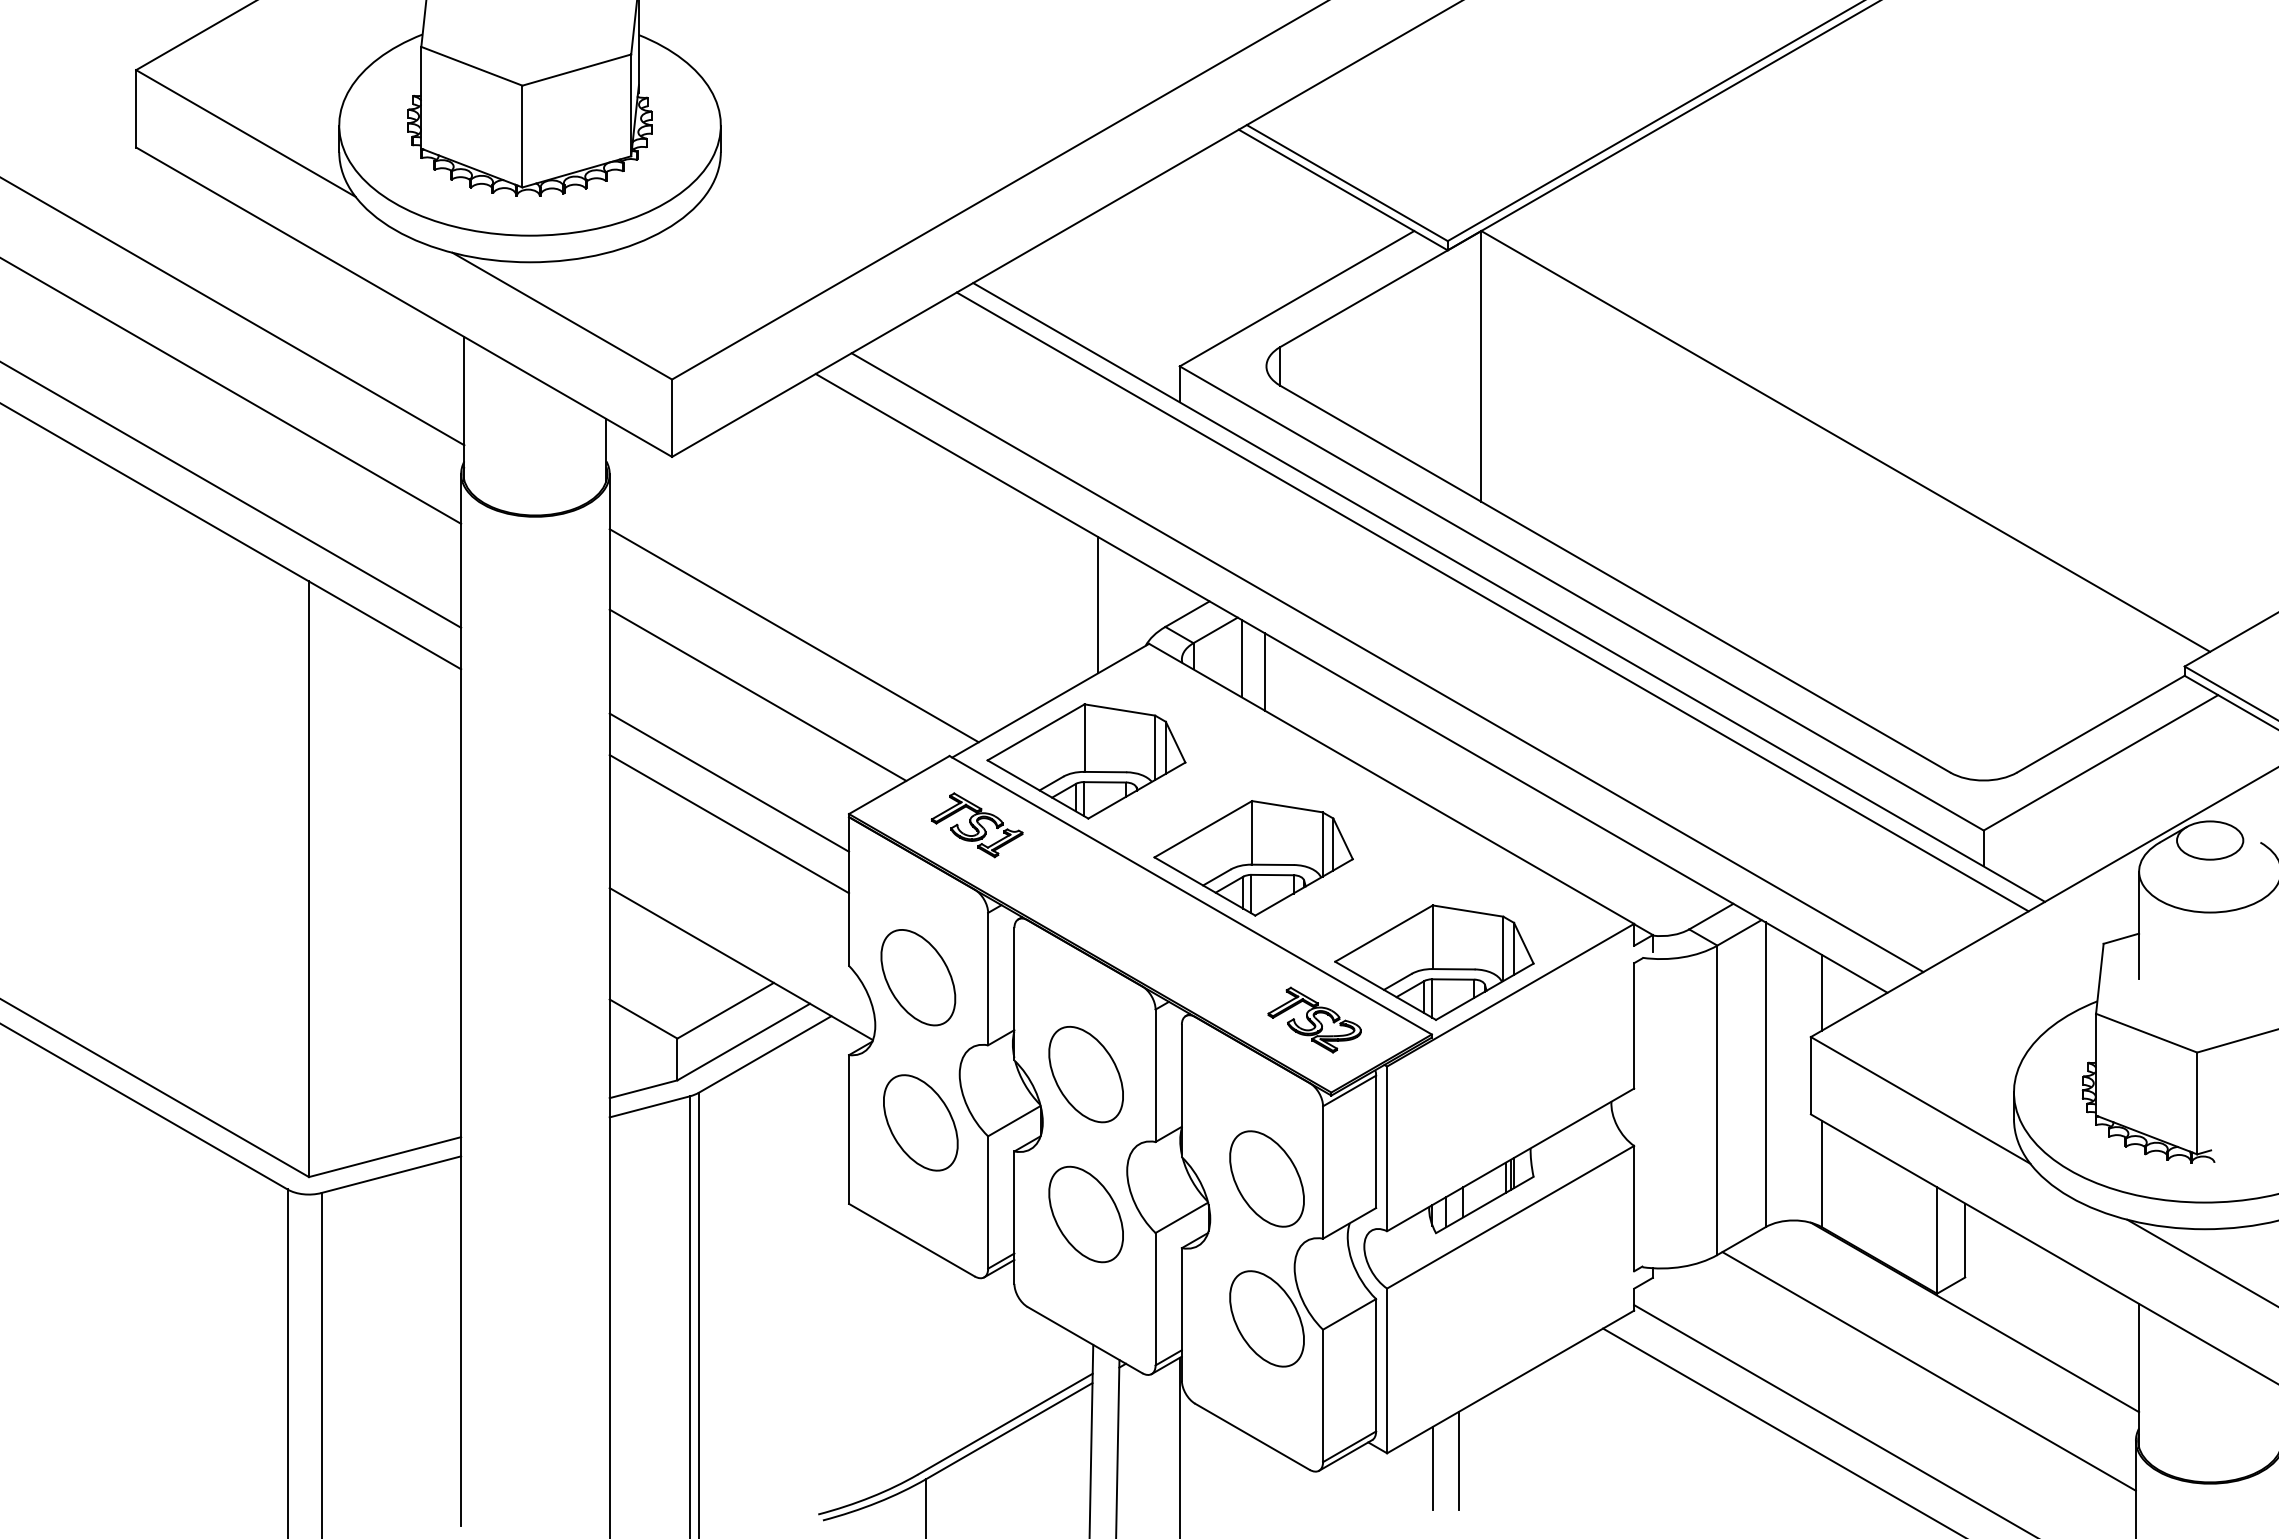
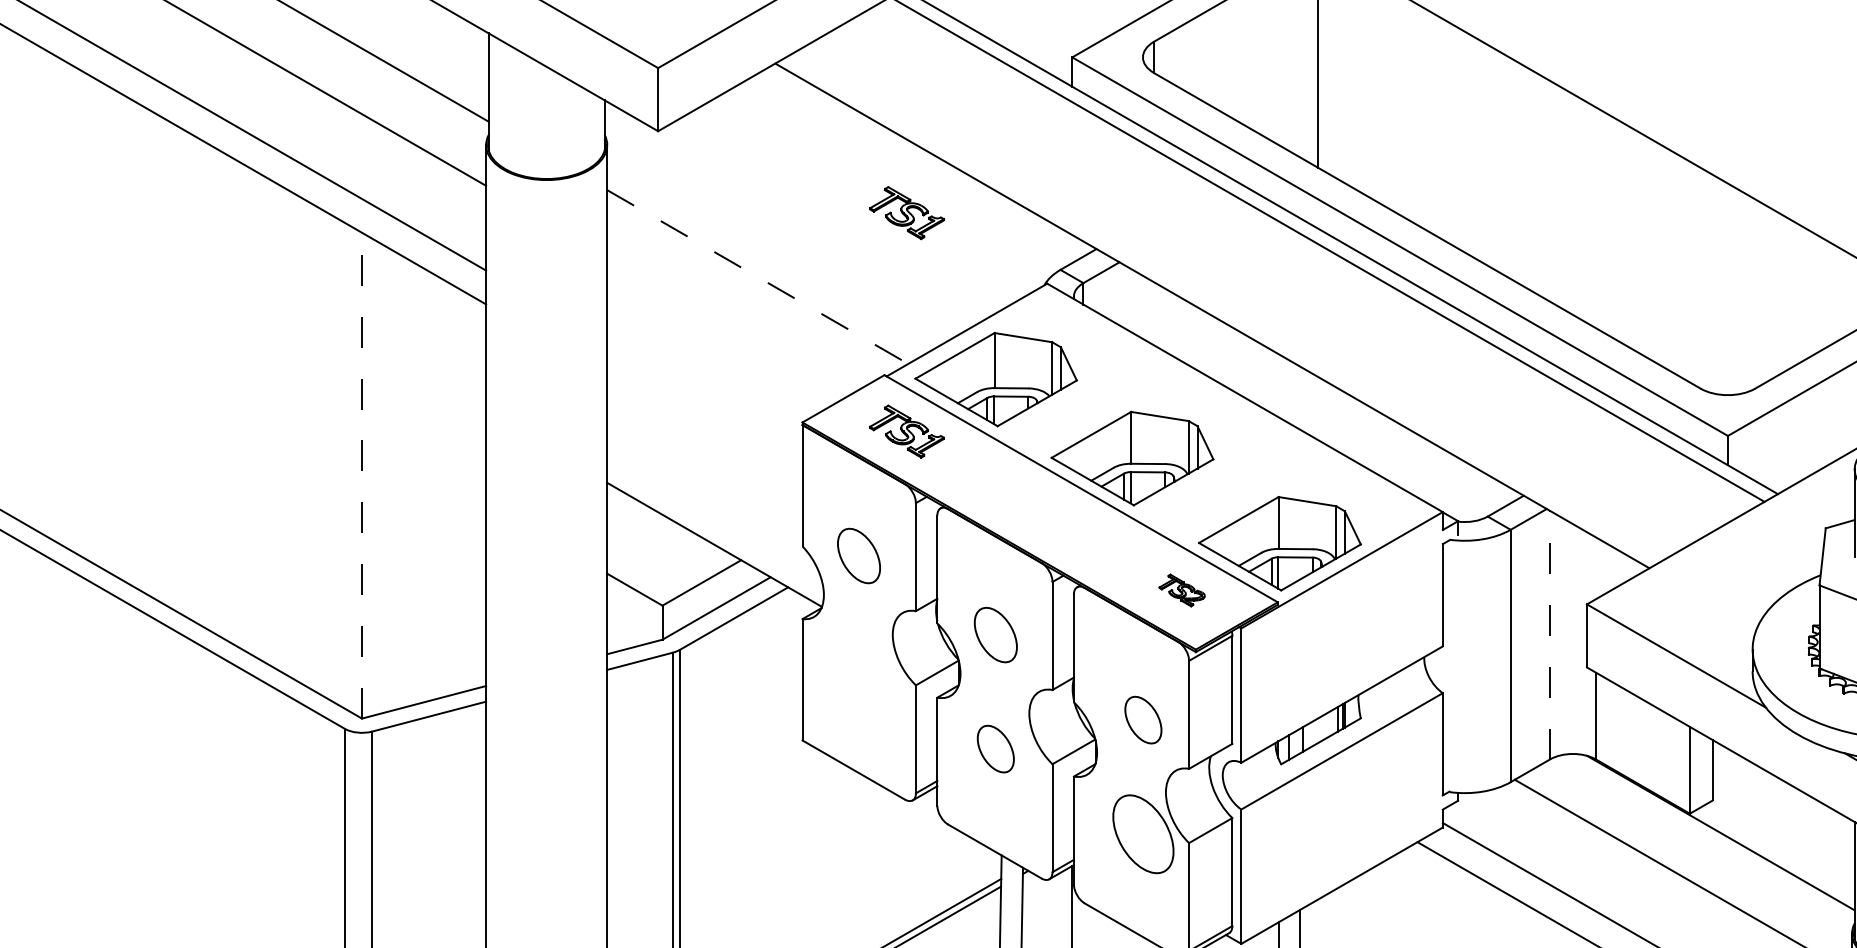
part: (976, 557) -> (906, 213), added
line: (1098, 605) -> (1005, 252), removed
line: (794, 635) -> (758, 276), solid -> dashed
line: (1241, 658) -> (1122, 295), removed
line: (1387, 662) -> (1241, 298), removed
line: (1265, 671) -> (1142, 306), removed
line: (757, 694) -> (727, 324), removed
line: (729, 782) -> (704, 396), removed
line: (729, 824) -> (704, 431), removed
line: (308, 879) -> (361, 475), solid -> dashed
part: (918, 977) -> (859, 555), size x0.7
line: (1821, 992) -> (1595, 568), removed
part: (1314, 1019) -> (1182, 590), size x0.6
part: (1085, 1074) -> (995, 634), size x0.7
line: (1765, 1074) -> (1549, 634), solid -> dashed
part: (920, 1122) -> (860, 674), removed
part: (1266, 1178) -> (1142, 719), size x0.6
part: (1085, 1214) -> (995, 749), size x0.6

